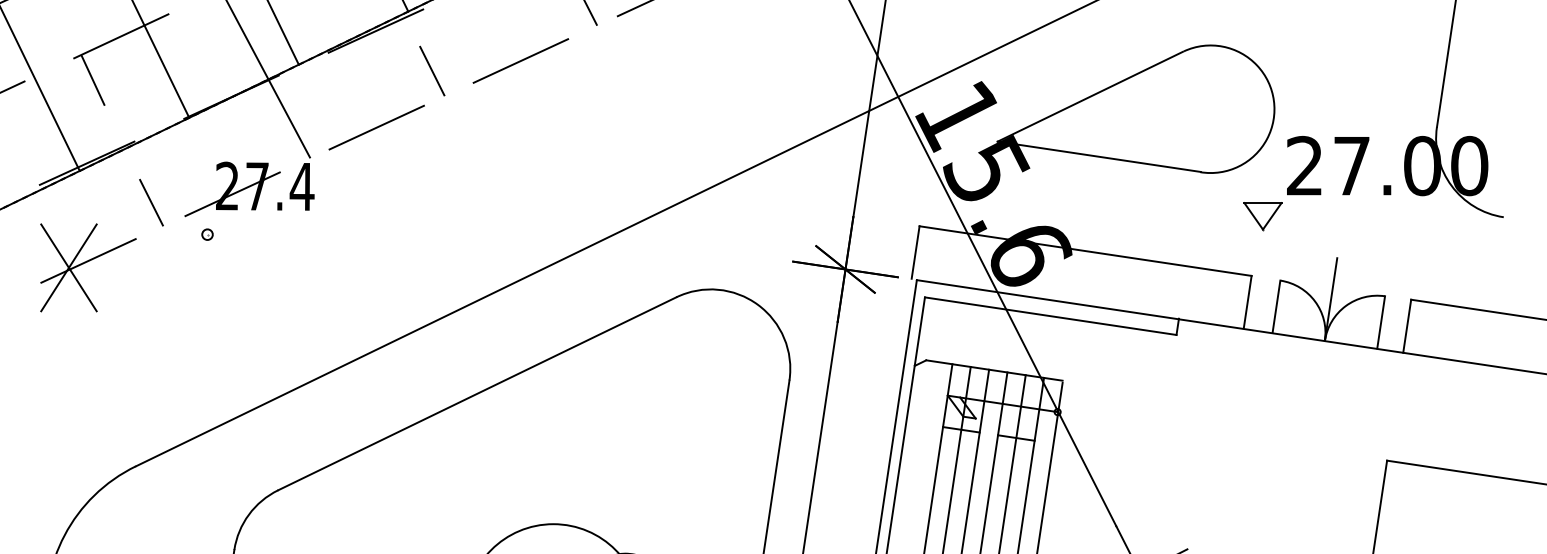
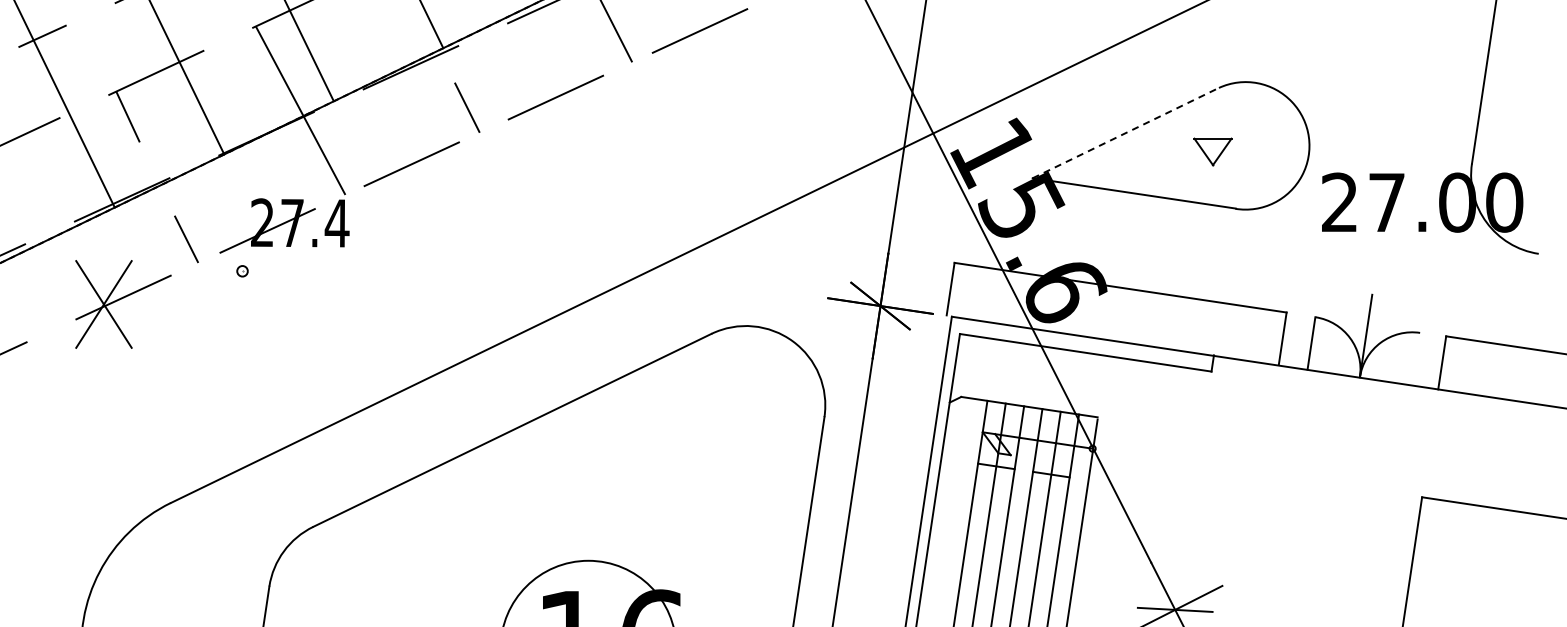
line: (1090, 96) -> (1125, 133), solid -> dashed
part: (1262, 215) -> (1212, 151), moved
line: (1381, 321) -> (1416, 358), removed

